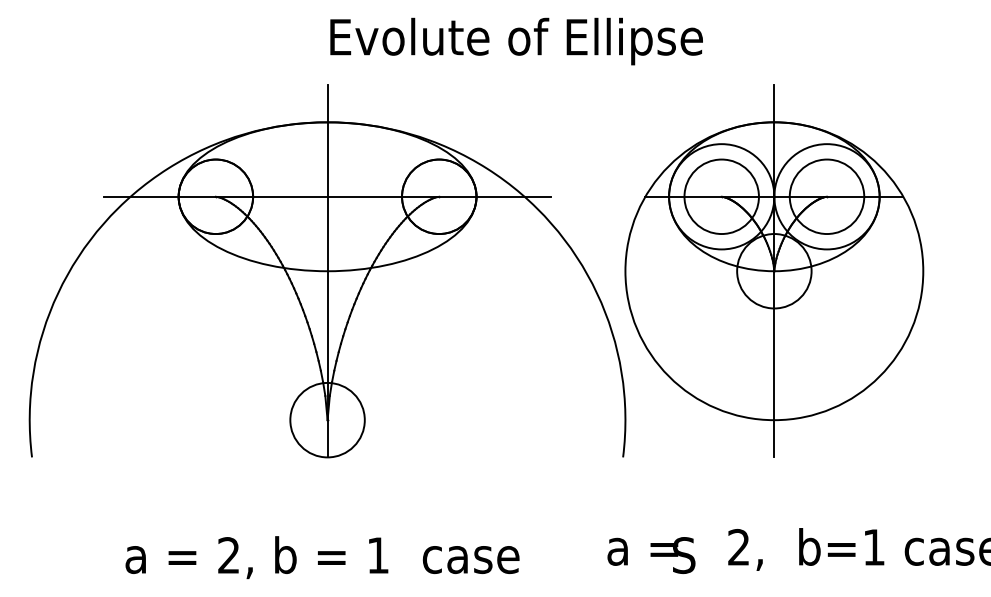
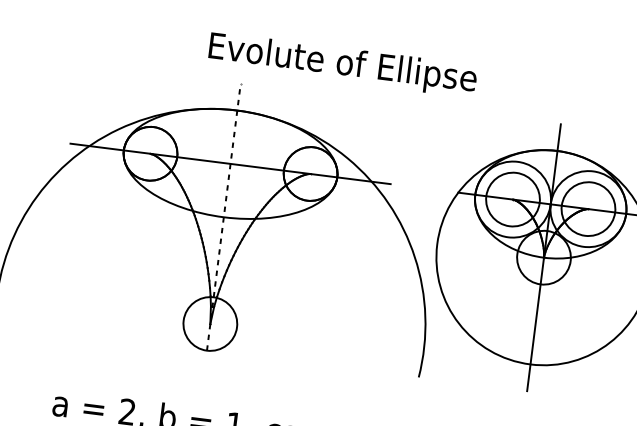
text: (516, 41) -> (342, 65), moved
line: (327, 270) -> (223, 216), solid -> dashed

